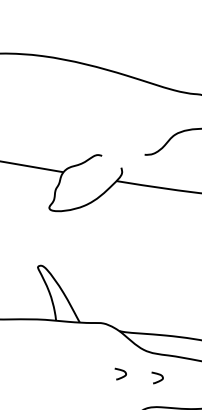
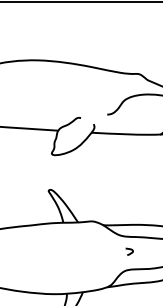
curve: (122, 372) -> (107, 250), removed

